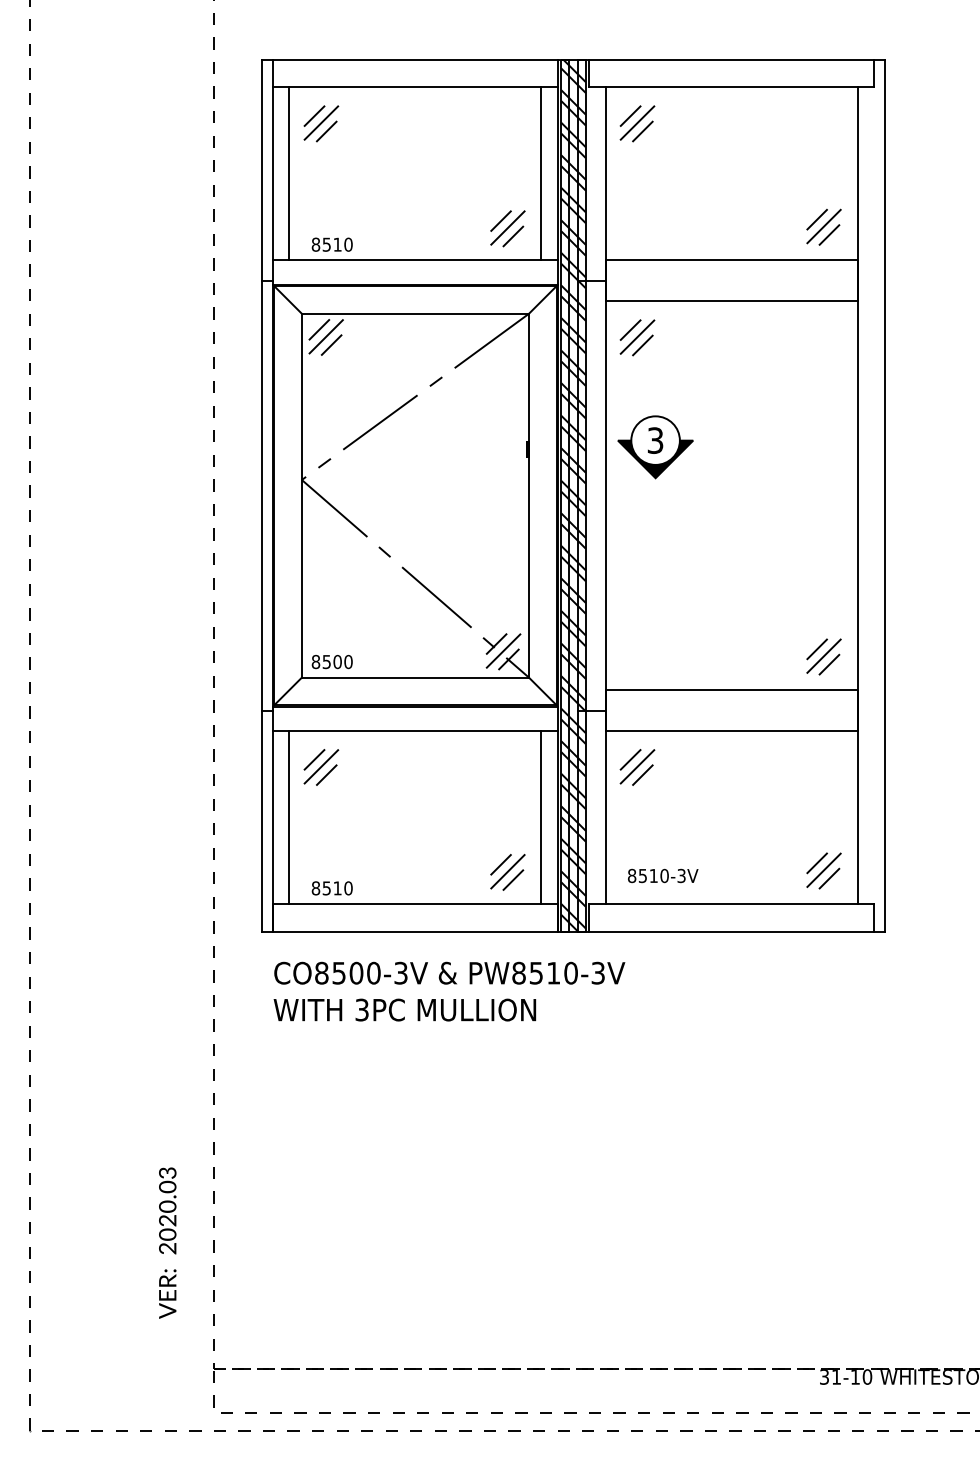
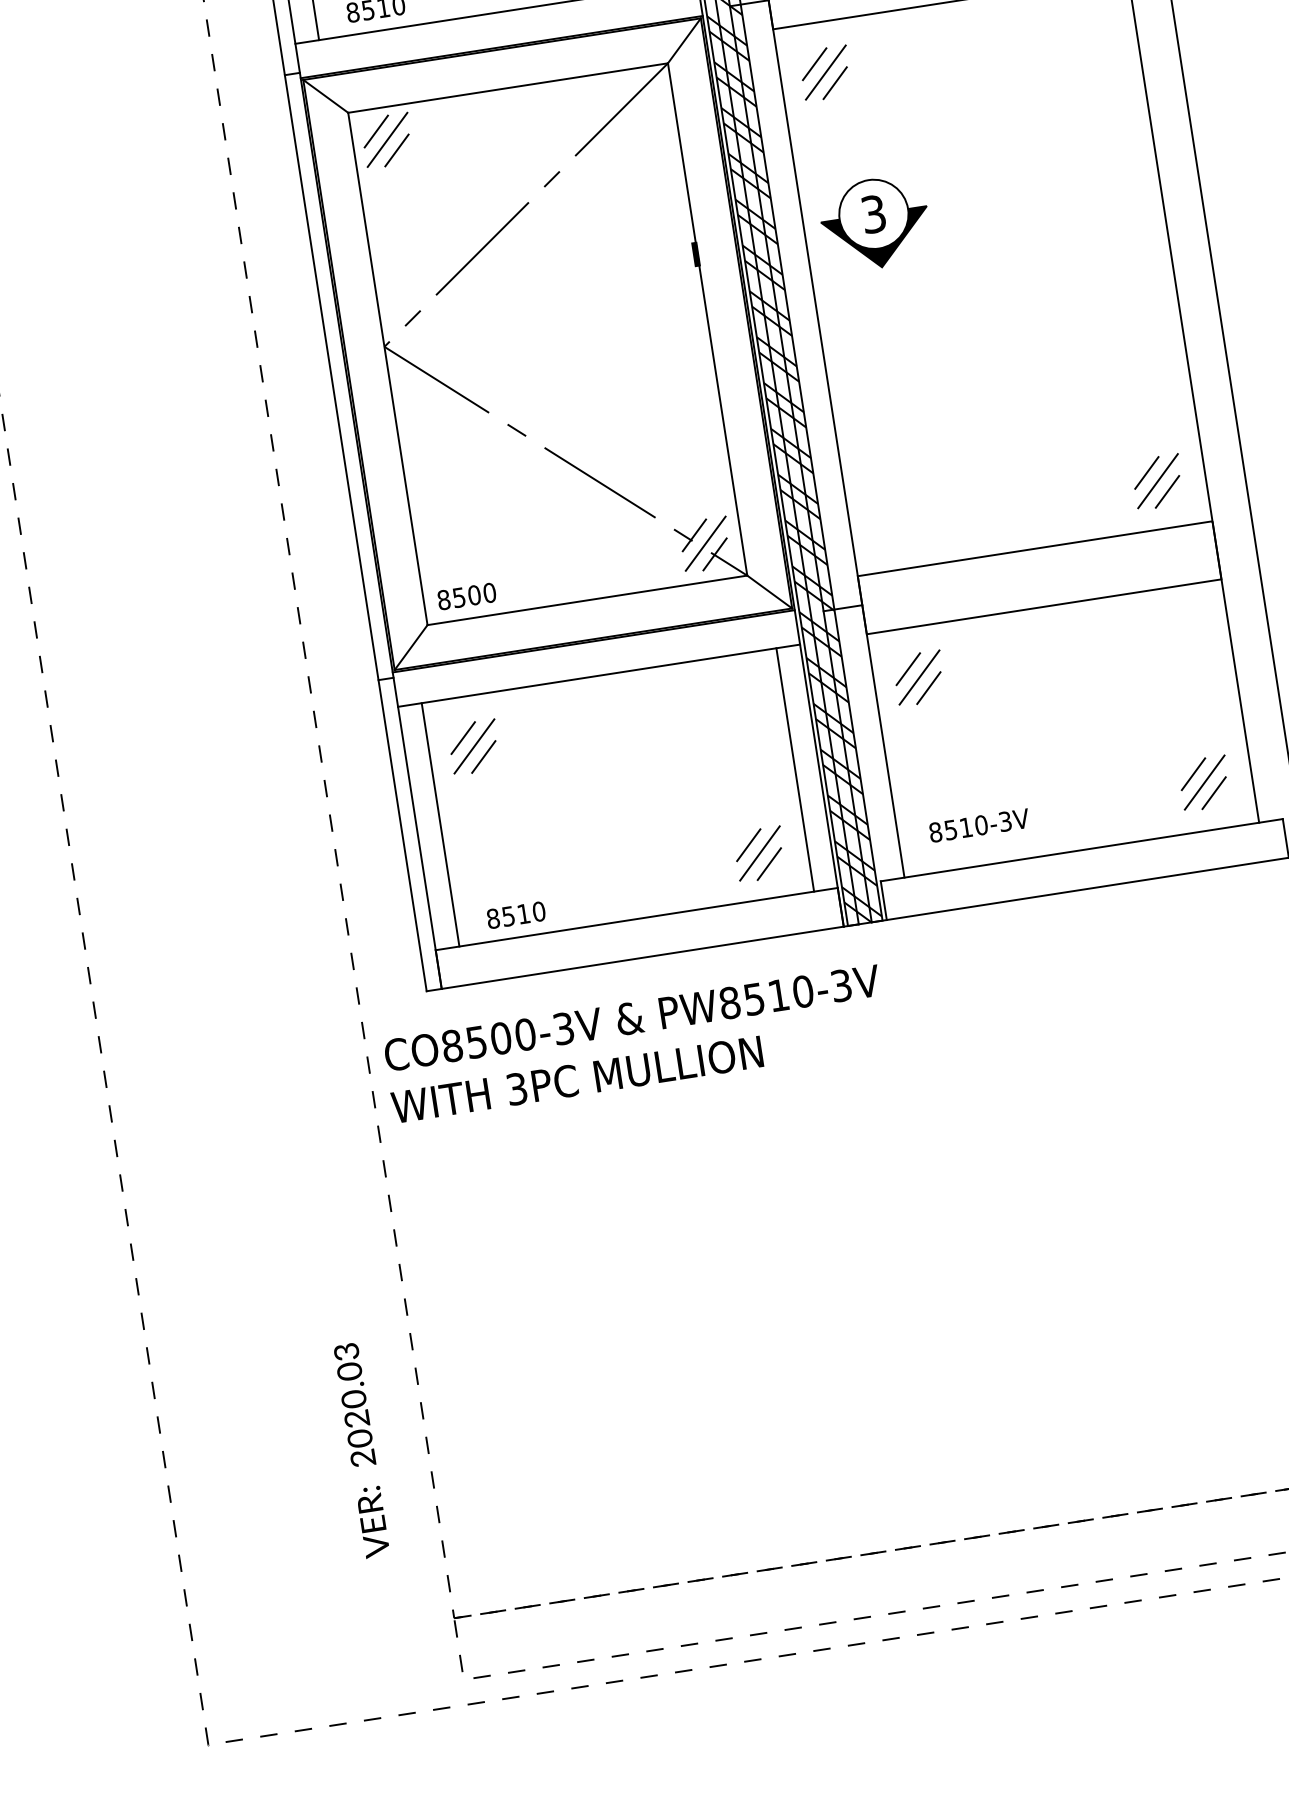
text: (449, 991) -> (635, 1043), moved

